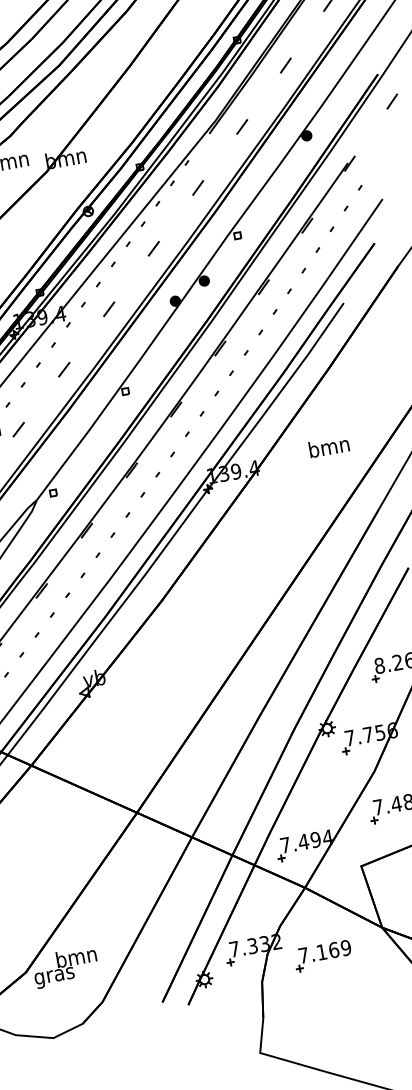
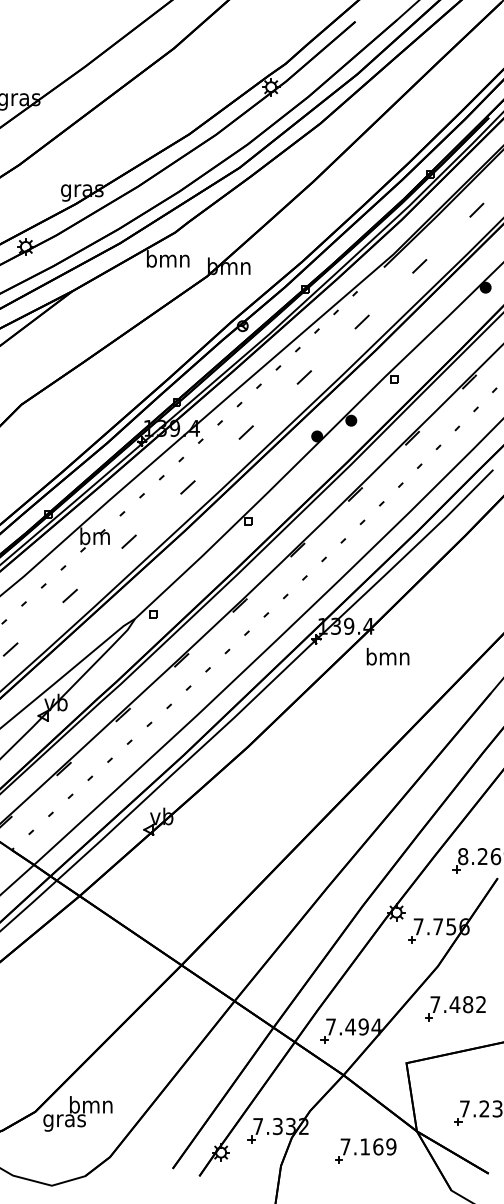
text: (328, 446) -> (387, 656), moved
part: (322, 955) -> (365, 1150), moved

